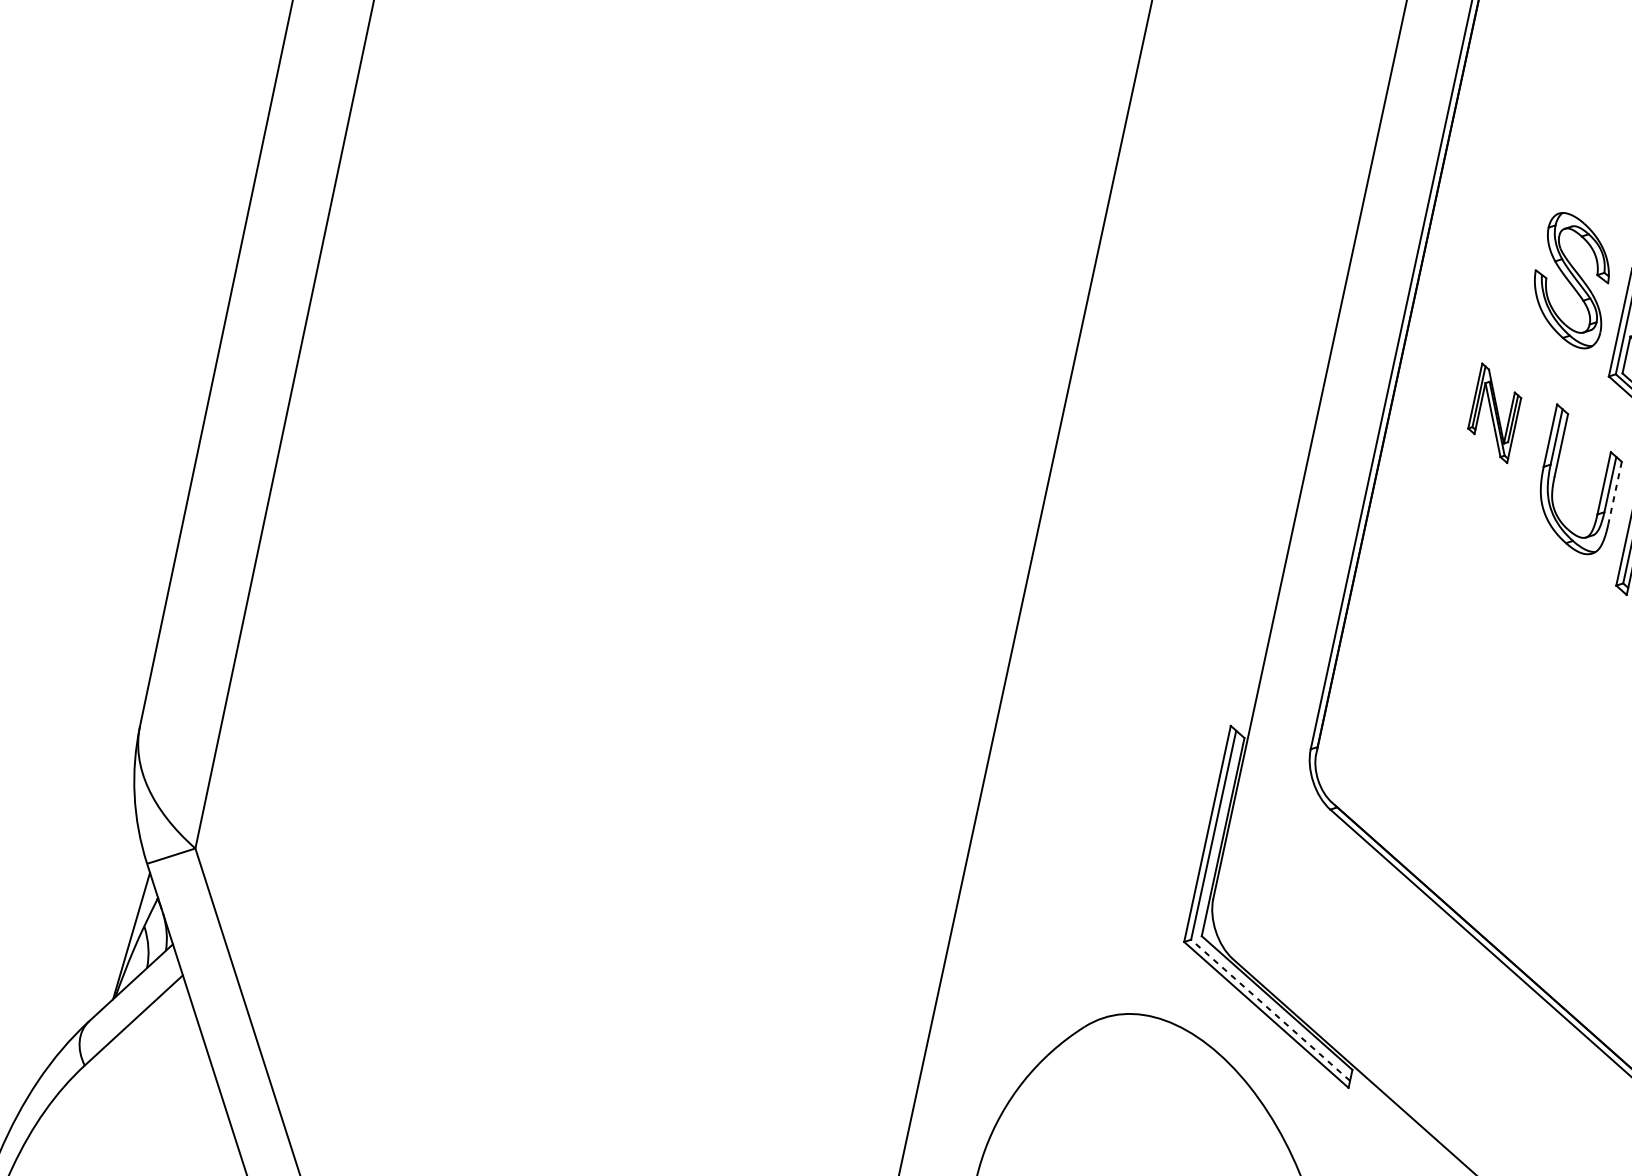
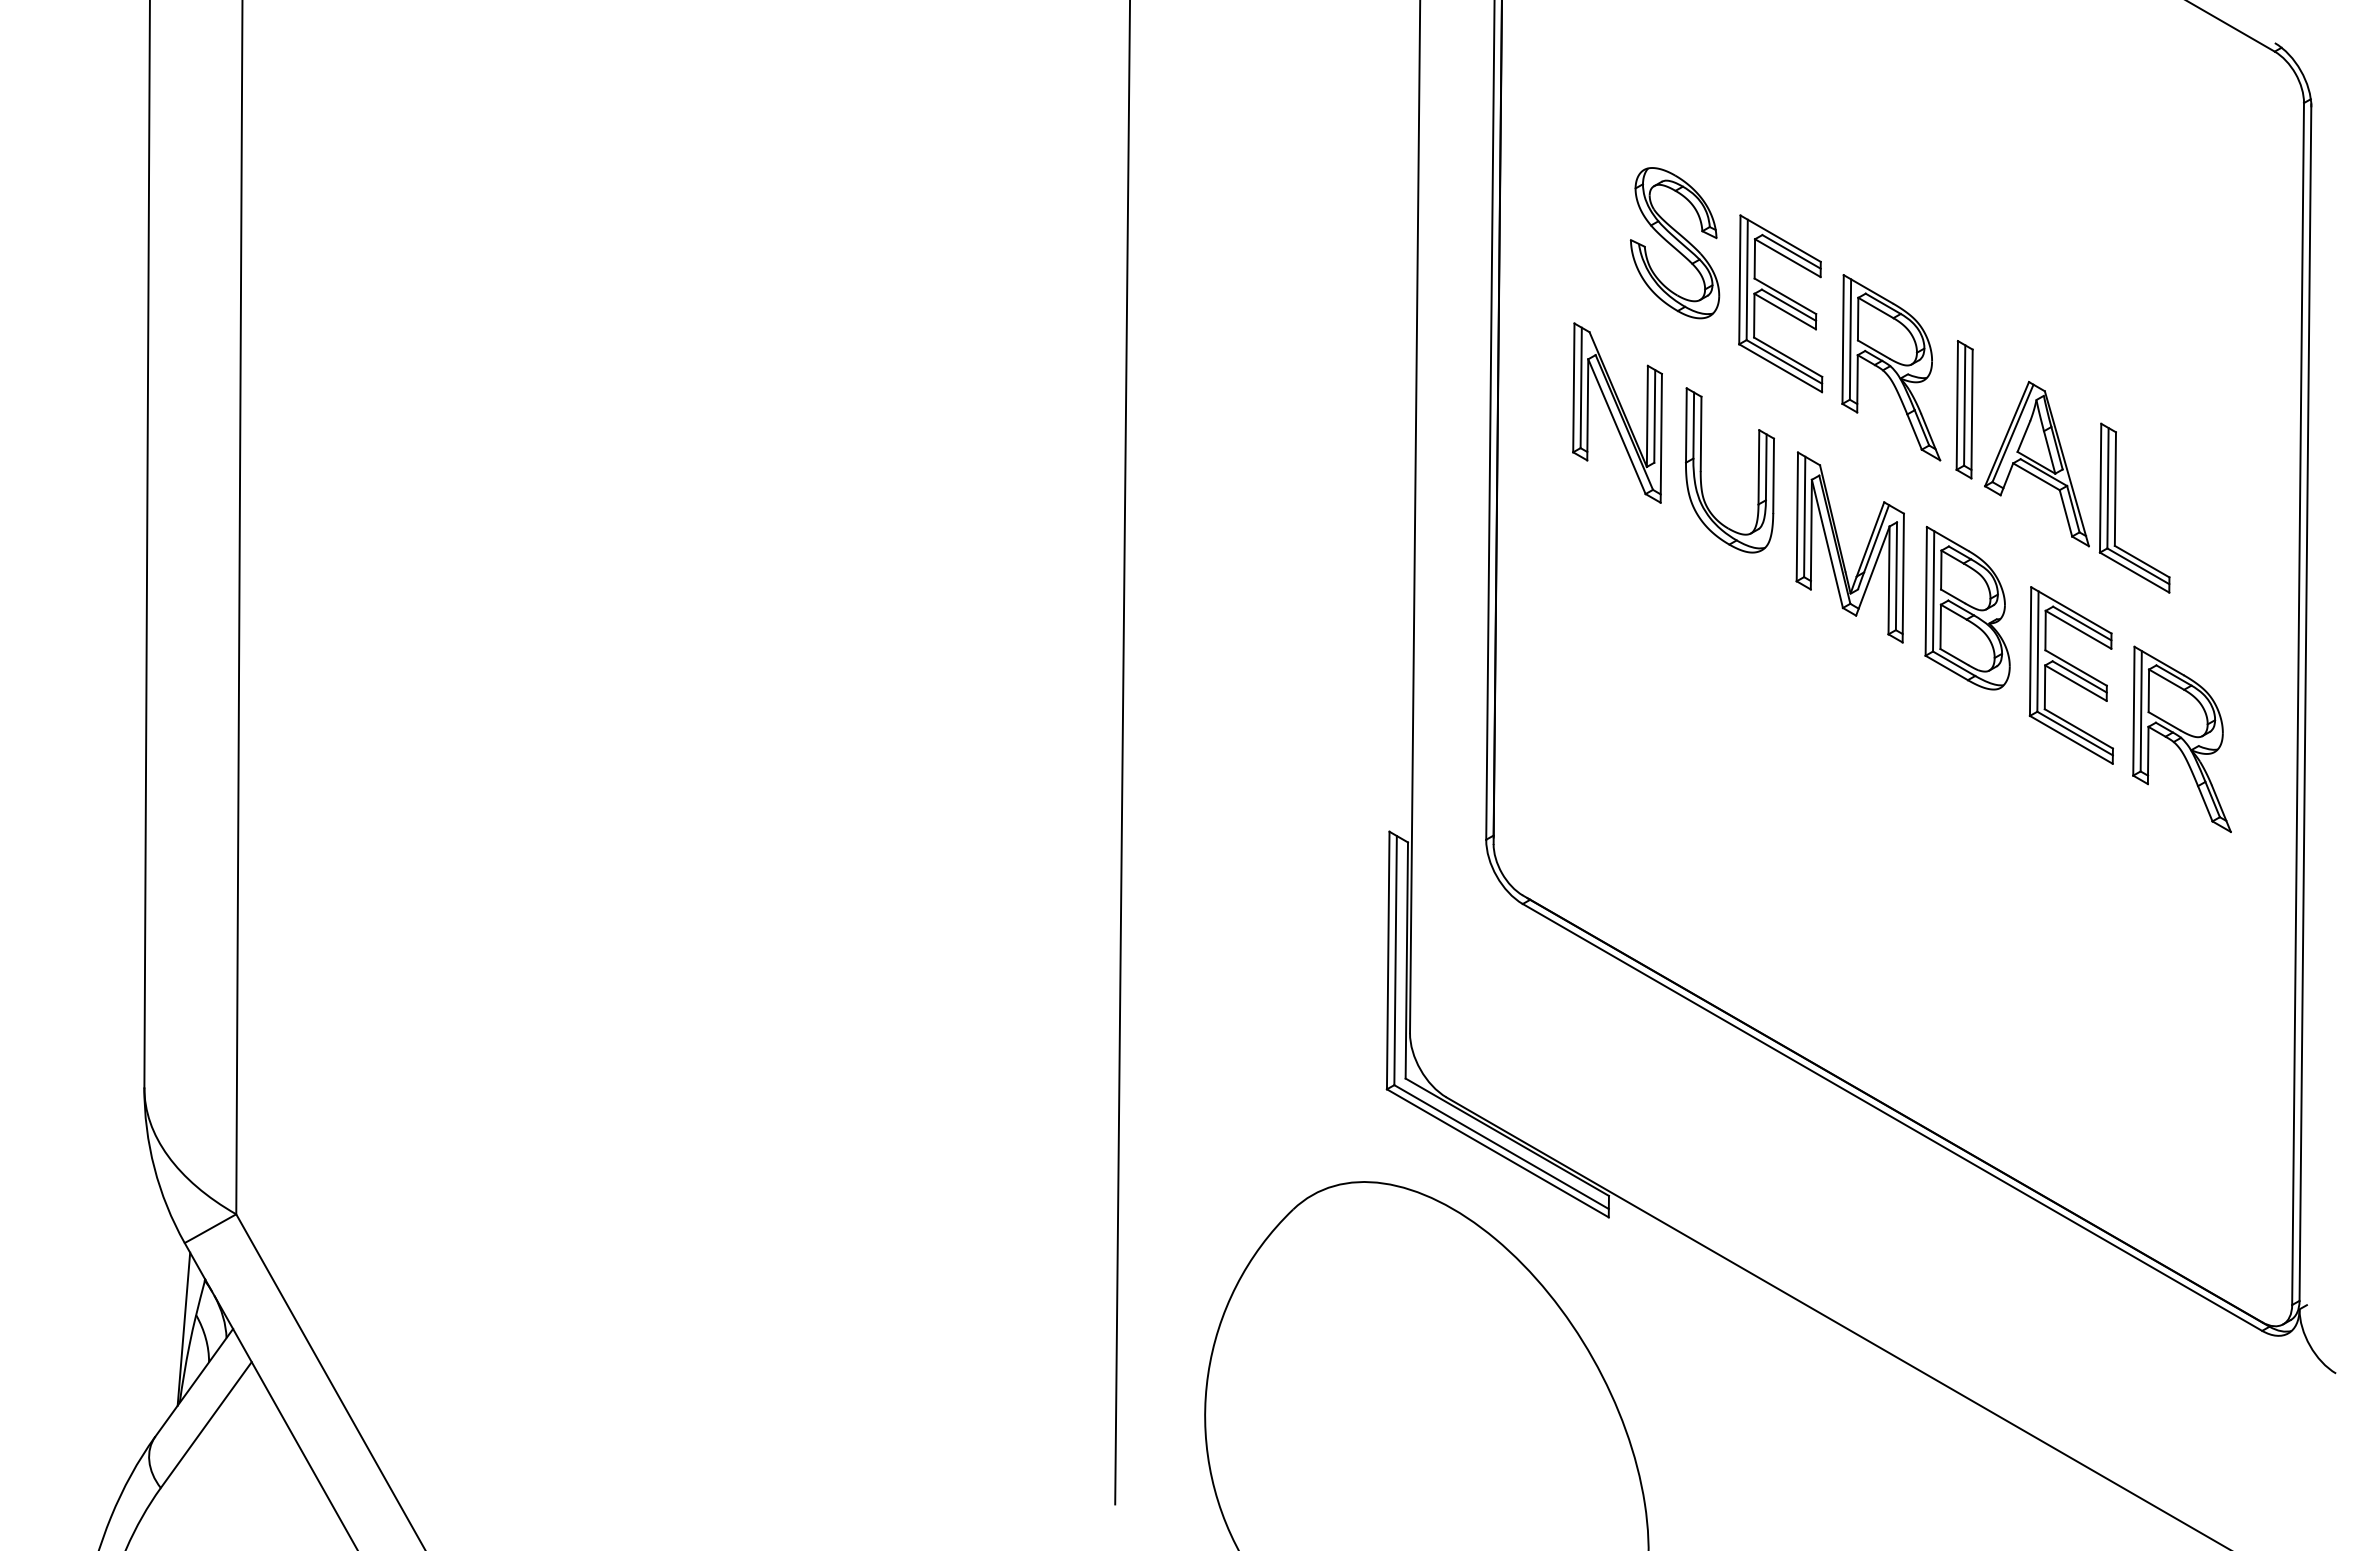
part: (1494, 412) -> (1617, 412), size x1.67
line: (1614, 493) -> (1773, 476), dashed -> solid
line: (1270, 1010) -> (1501, 1147), dashed -> solid

